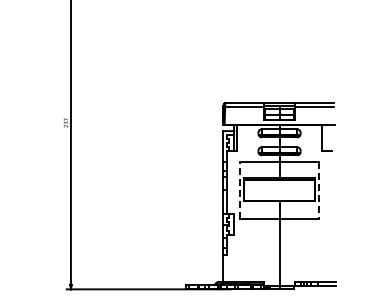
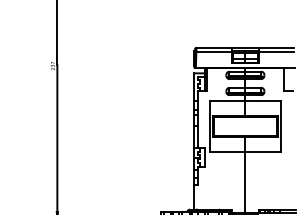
line: (239, 189) -> (209, 125), dashed -> solid
line: (319, 190) -> (281, 126), dashed -> solid

